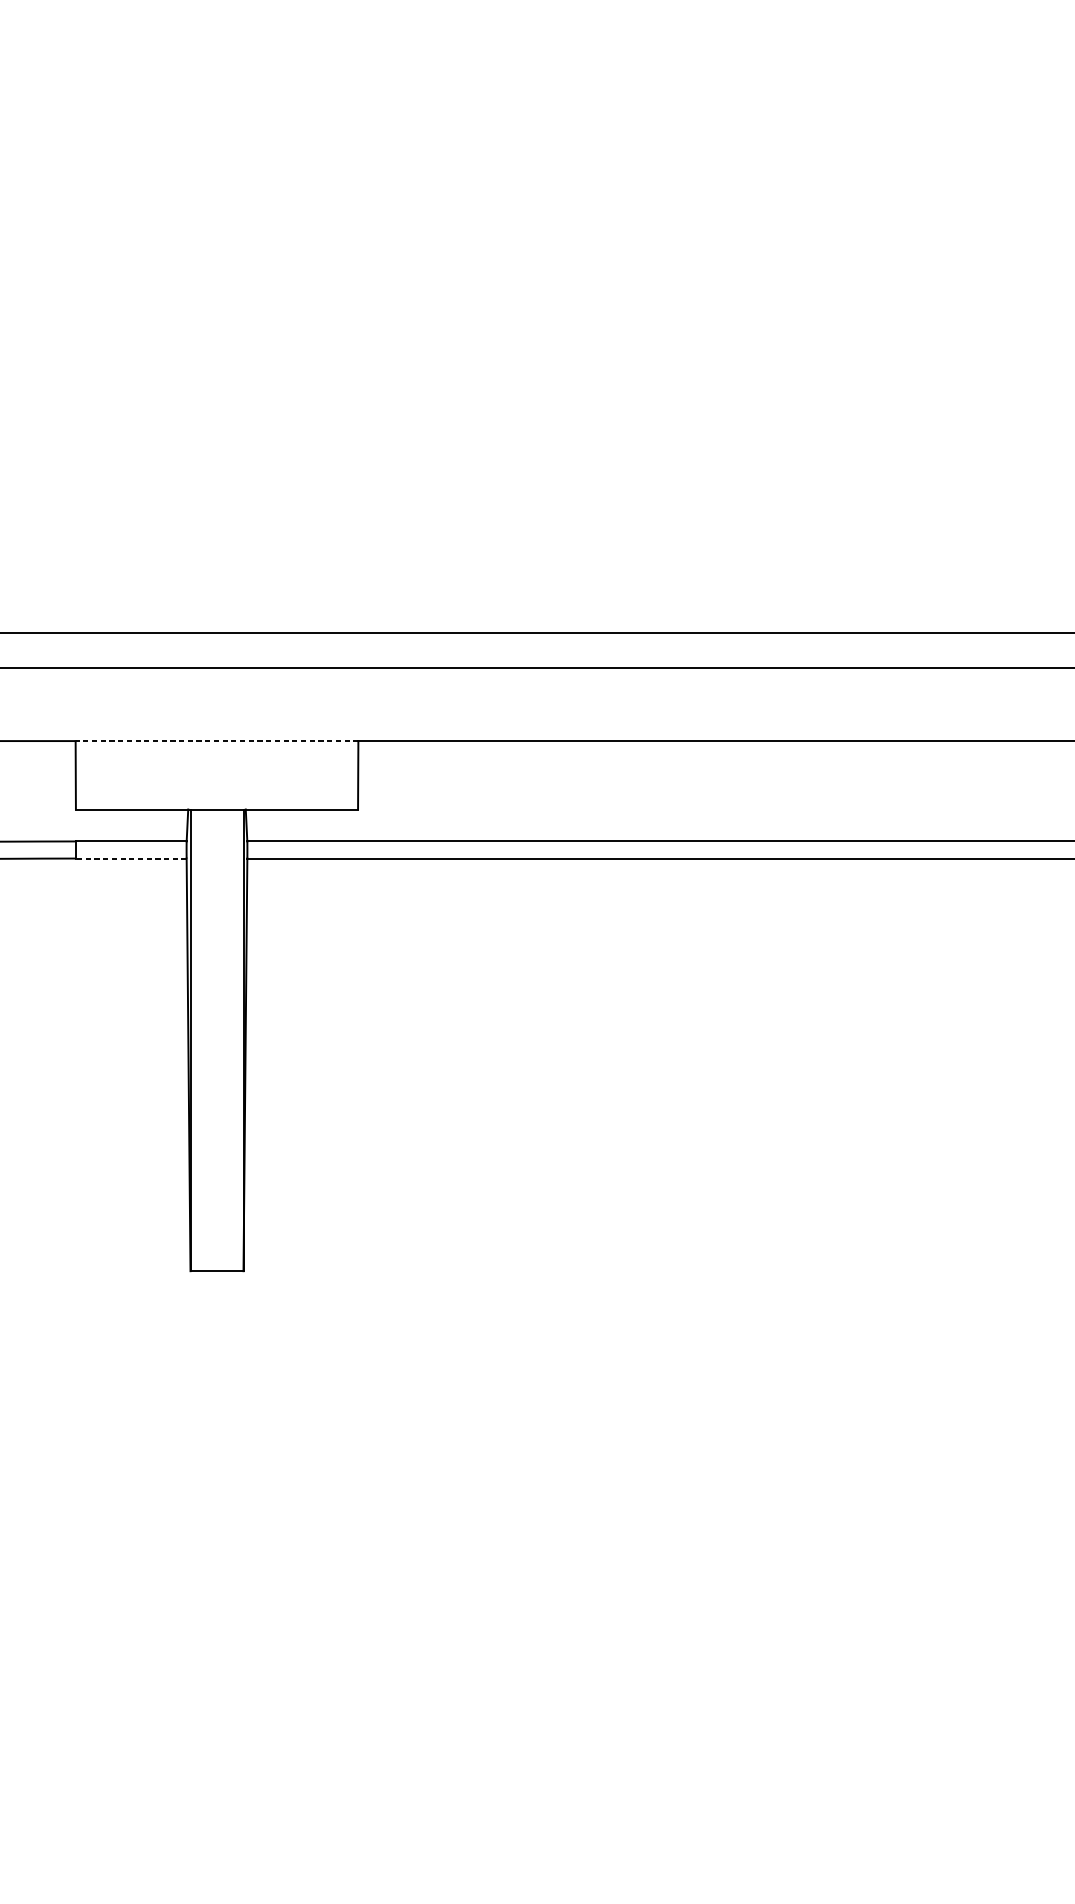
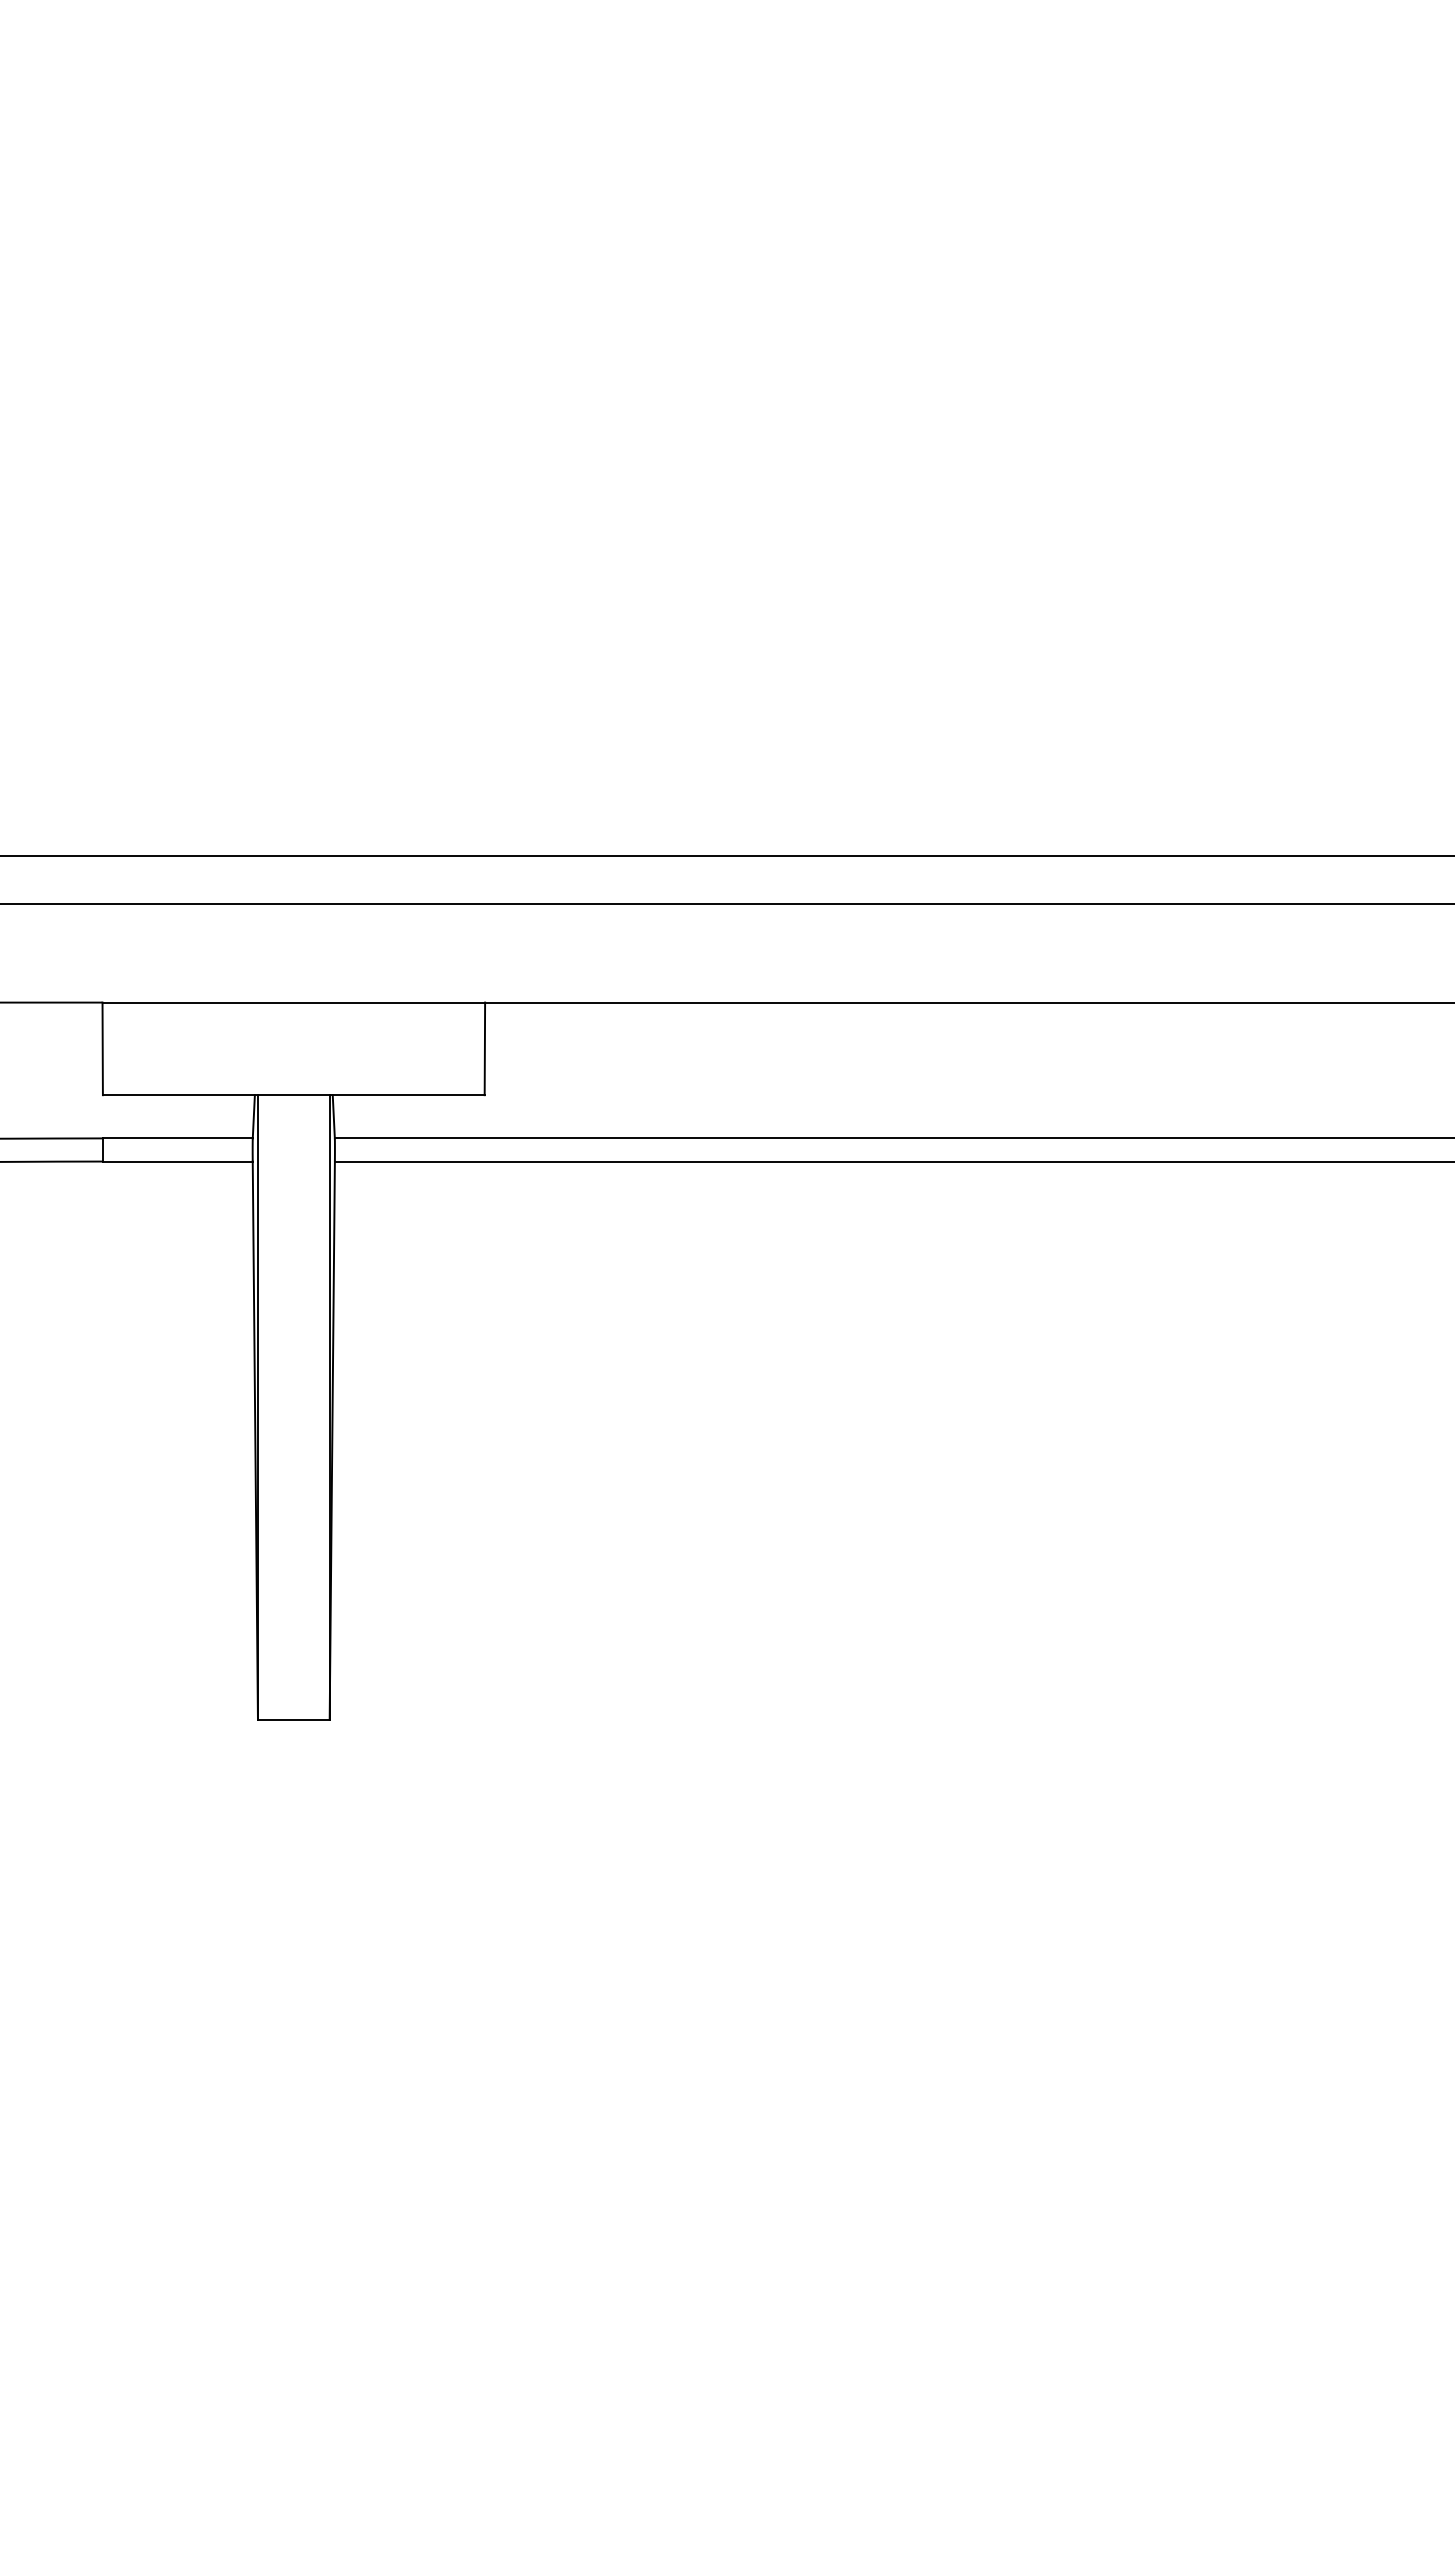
line: (216, 741) -> (293, 1002), dashed -> solid
line: (131, 858) -> (177, 1161), dashed -> solid

